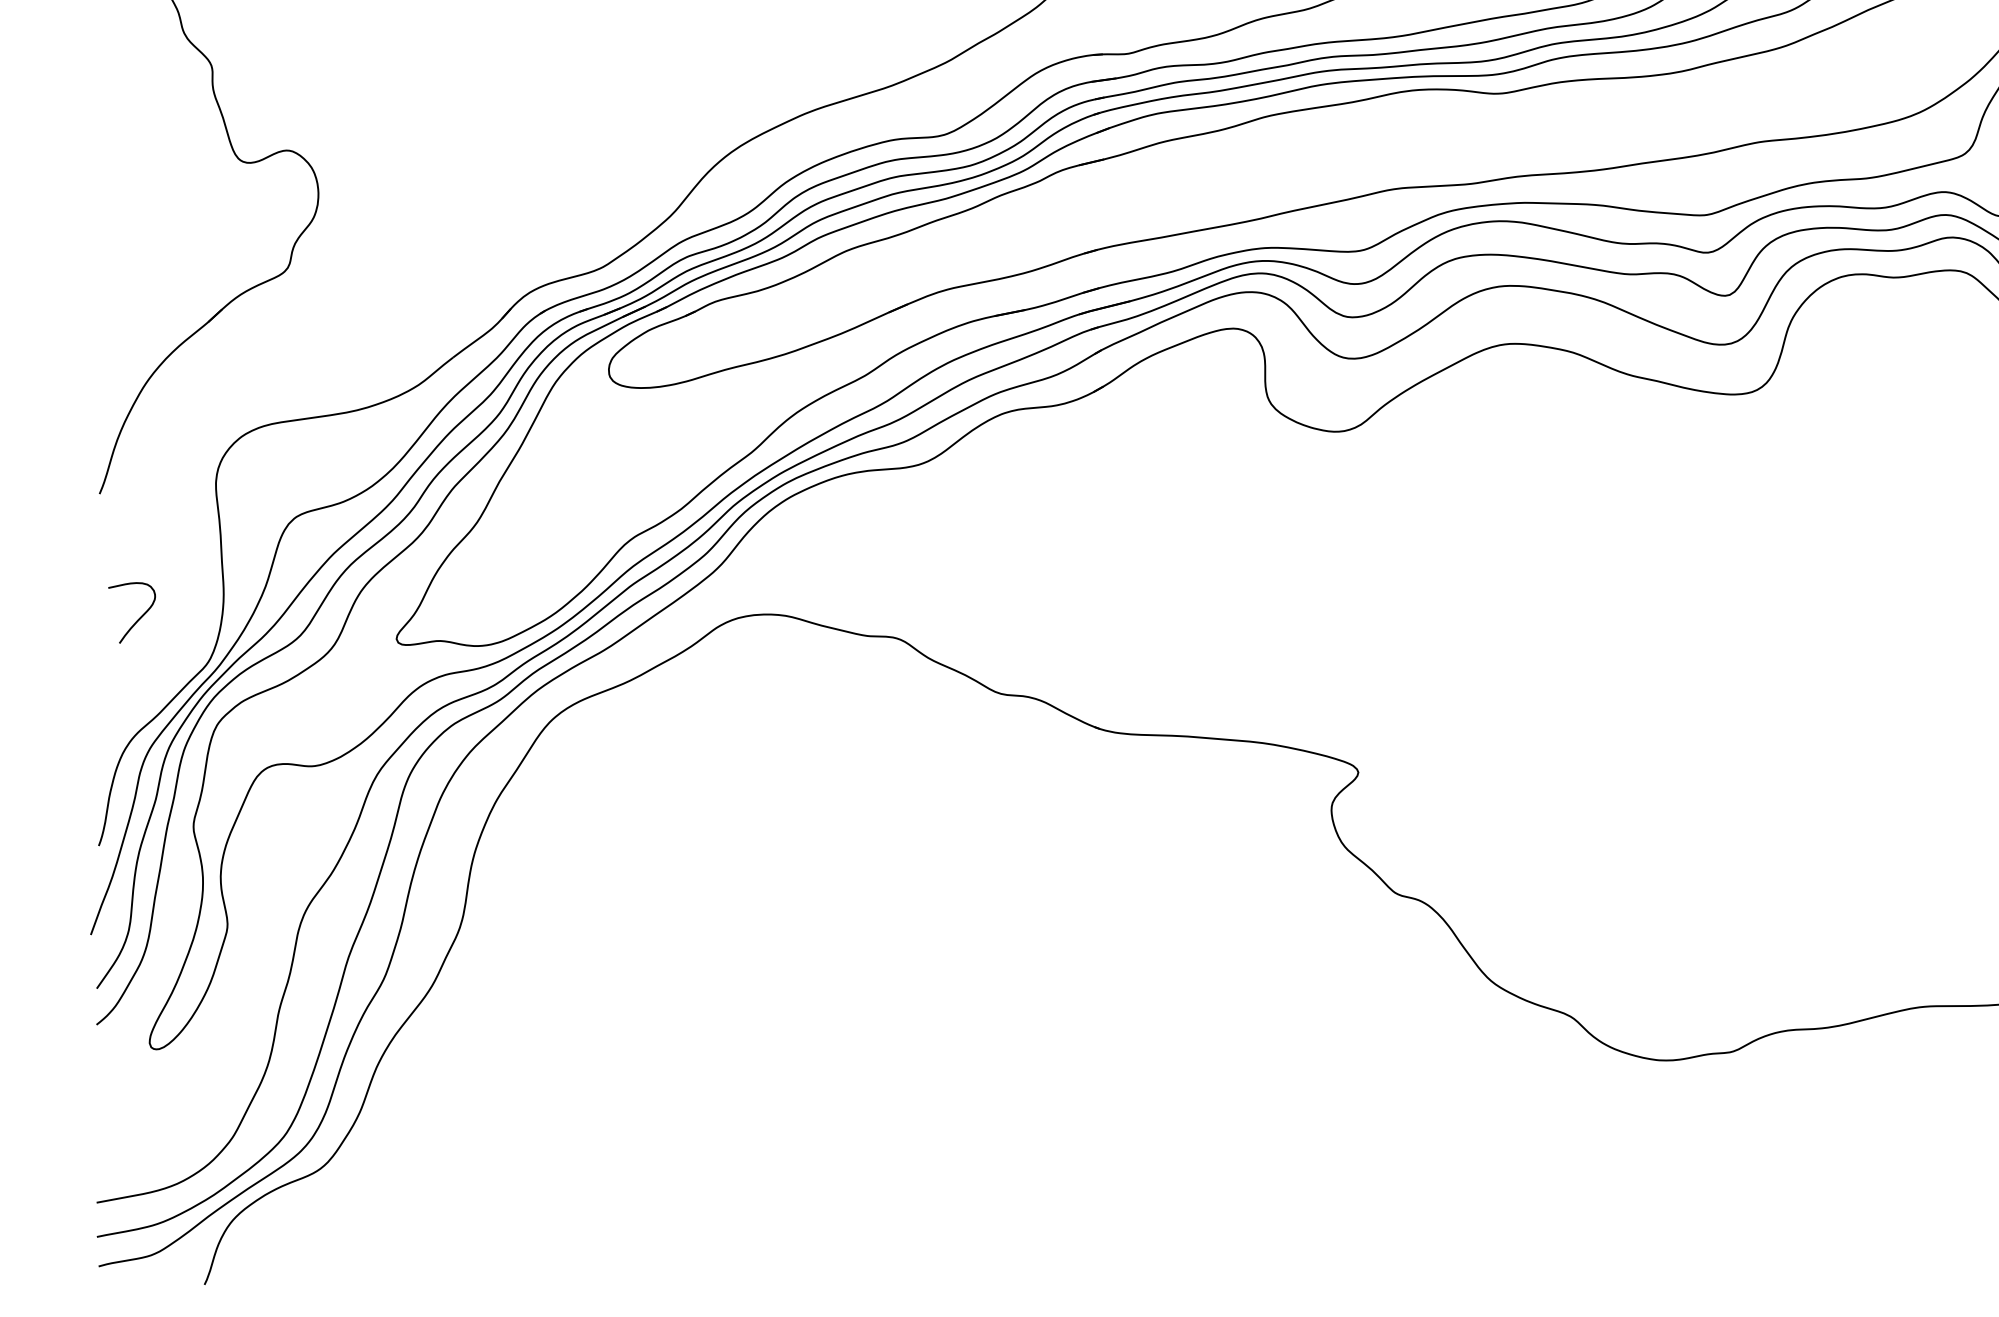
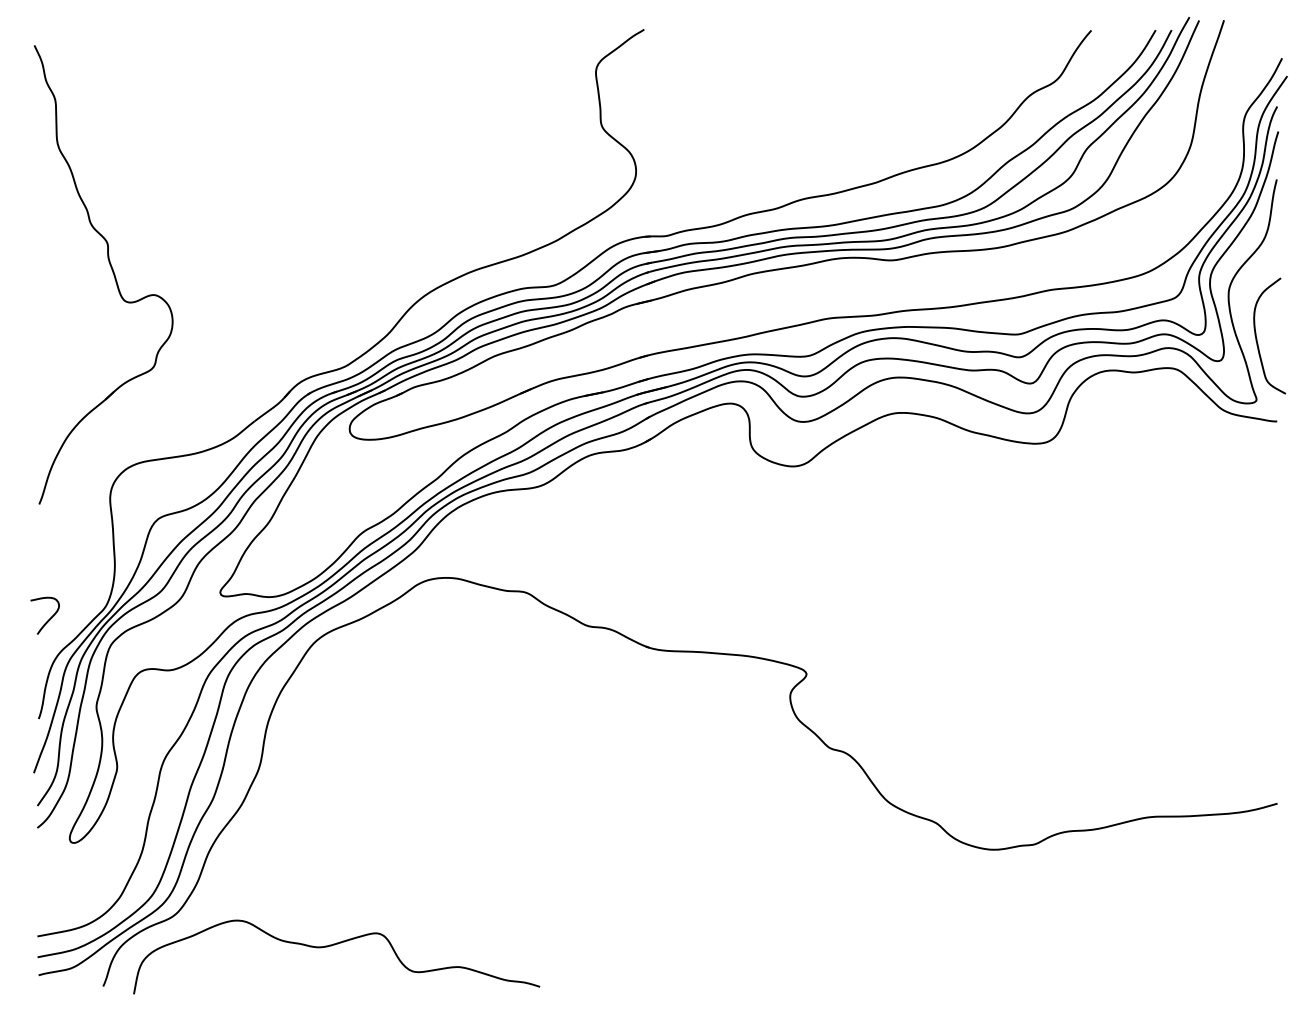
curve: (137, 618) -> (48, 619), moved
curve: (585, 1217) -> (335, 945), added

